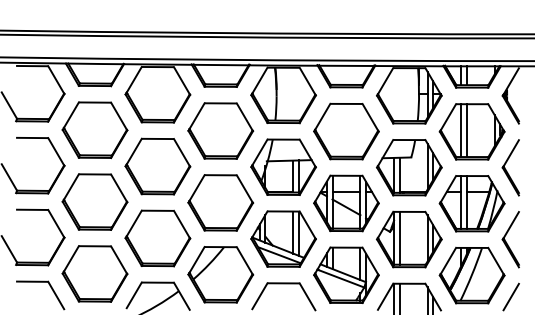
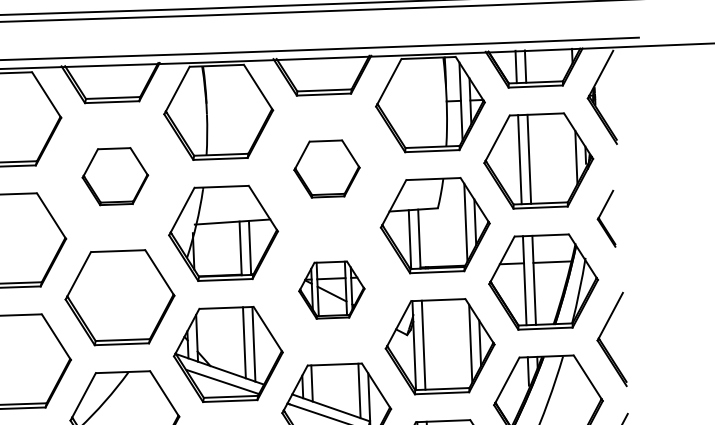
part: (220, 130) -> (114, 175), size x0.6
part: (346, 131) -> (327, 168), size x0.6
part: (510, 167) -> (605, 218), size x0.6
part: (346, 203) -> (331, 290), size x0.6

